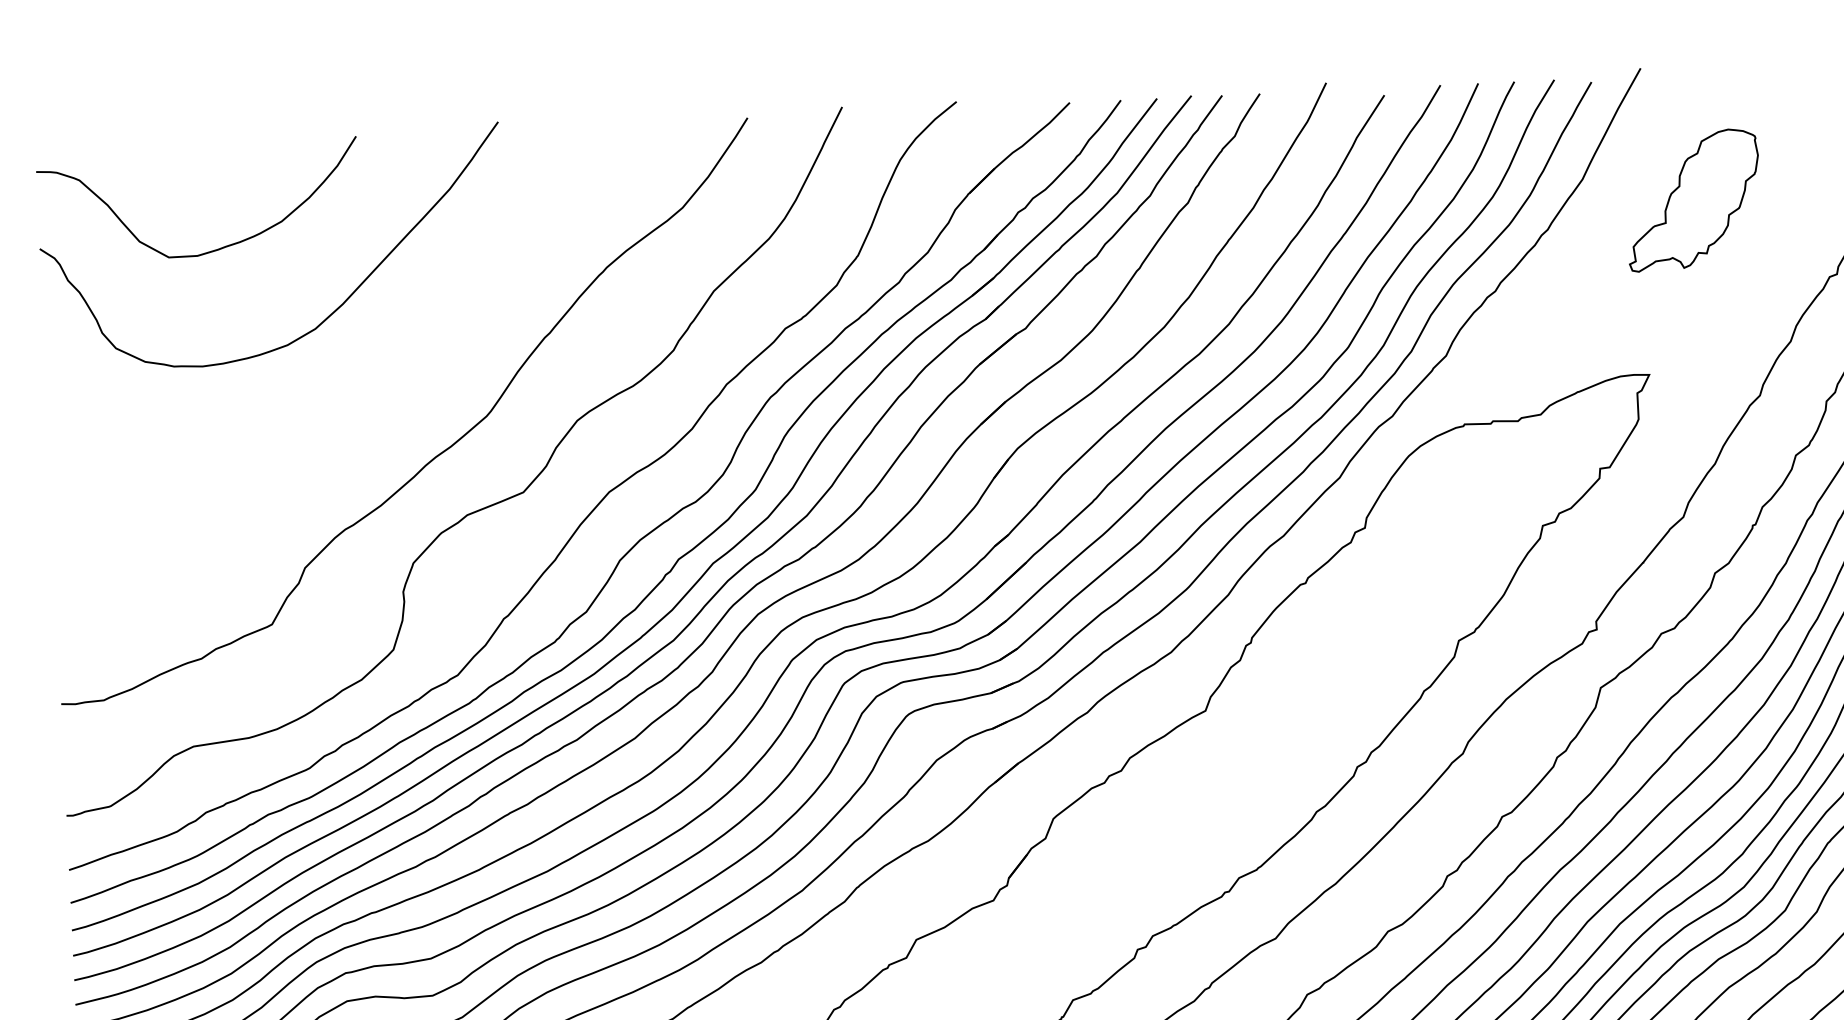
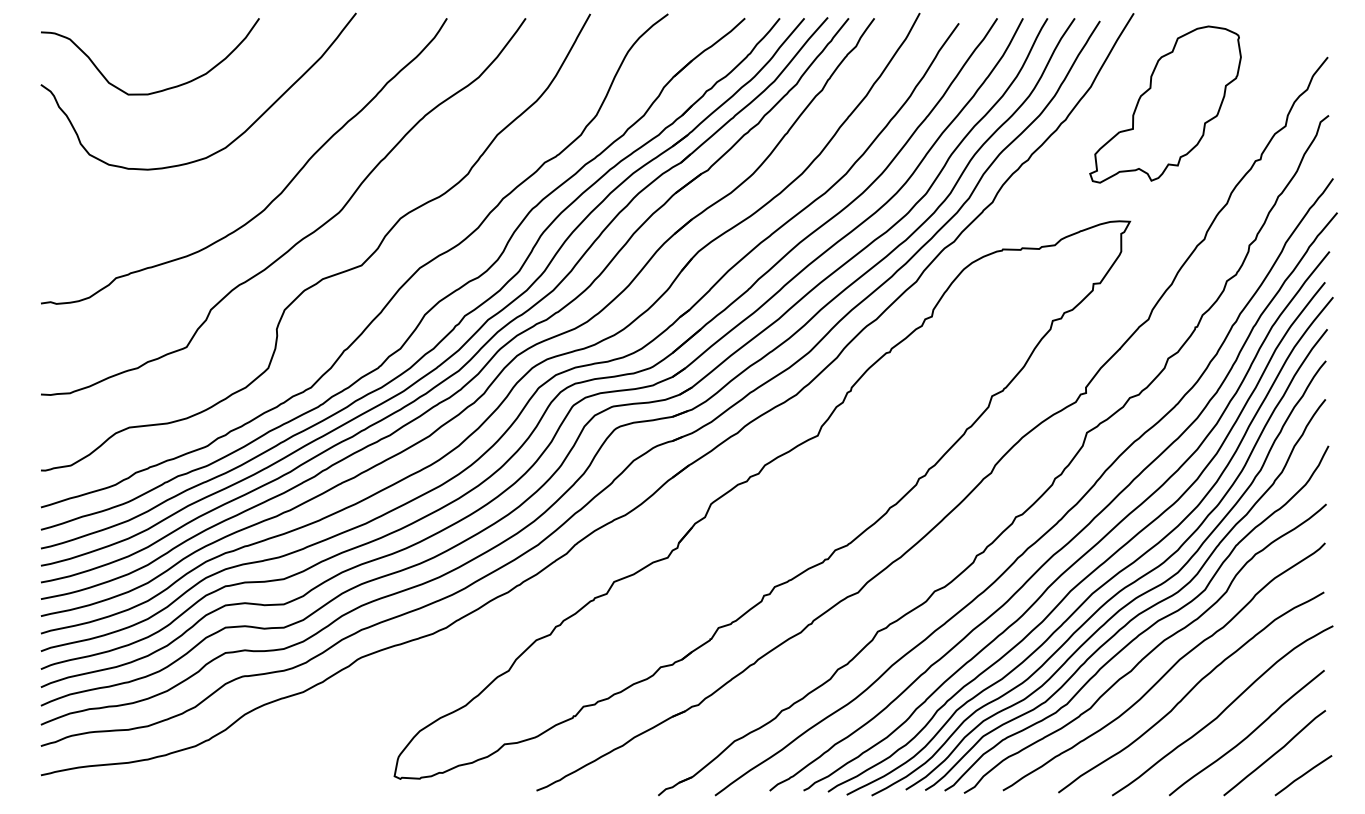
part: (1693, 200) -> (1165, 104), size x1.67
curve: (387, 401) -> (272, 199), added

